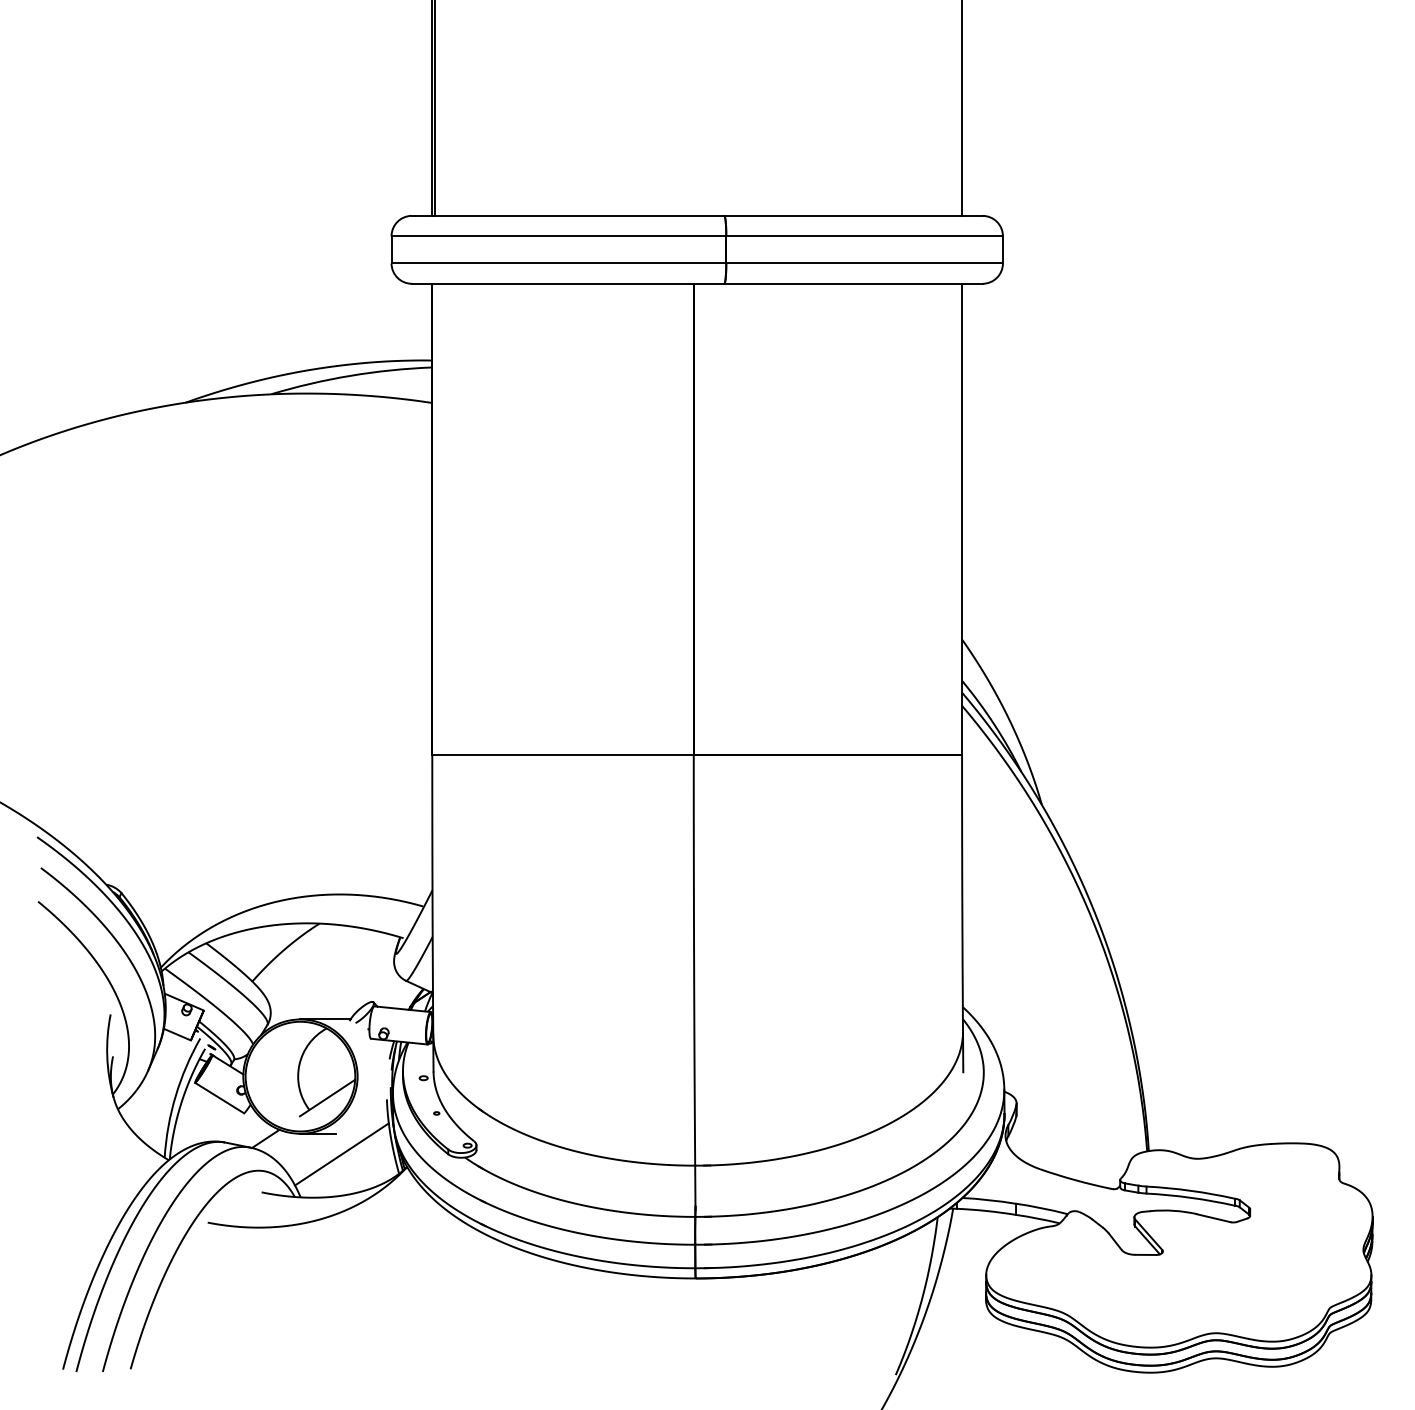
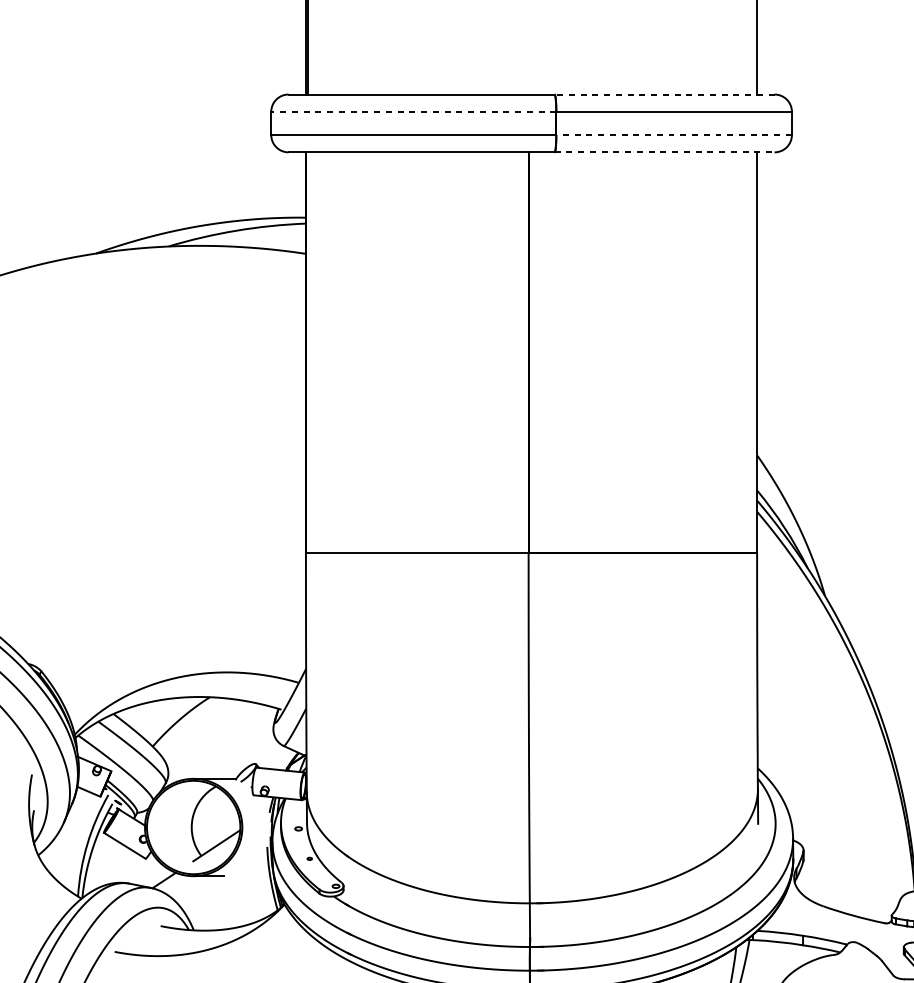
line: (853, 215) -> (664, 94), solid -> dashed
line: (558, 236) -> (413, 112), solid -> dashed
line: (864, 263) -> (674, 135), solid -> dashed
line: (854, 283) -> (665, 152), solid -> dashed
line: (341, 1154) -> (228, 893), removed

